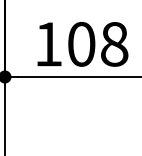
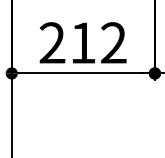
text: (80, 43) -> (82, 42), 108 -> 212

